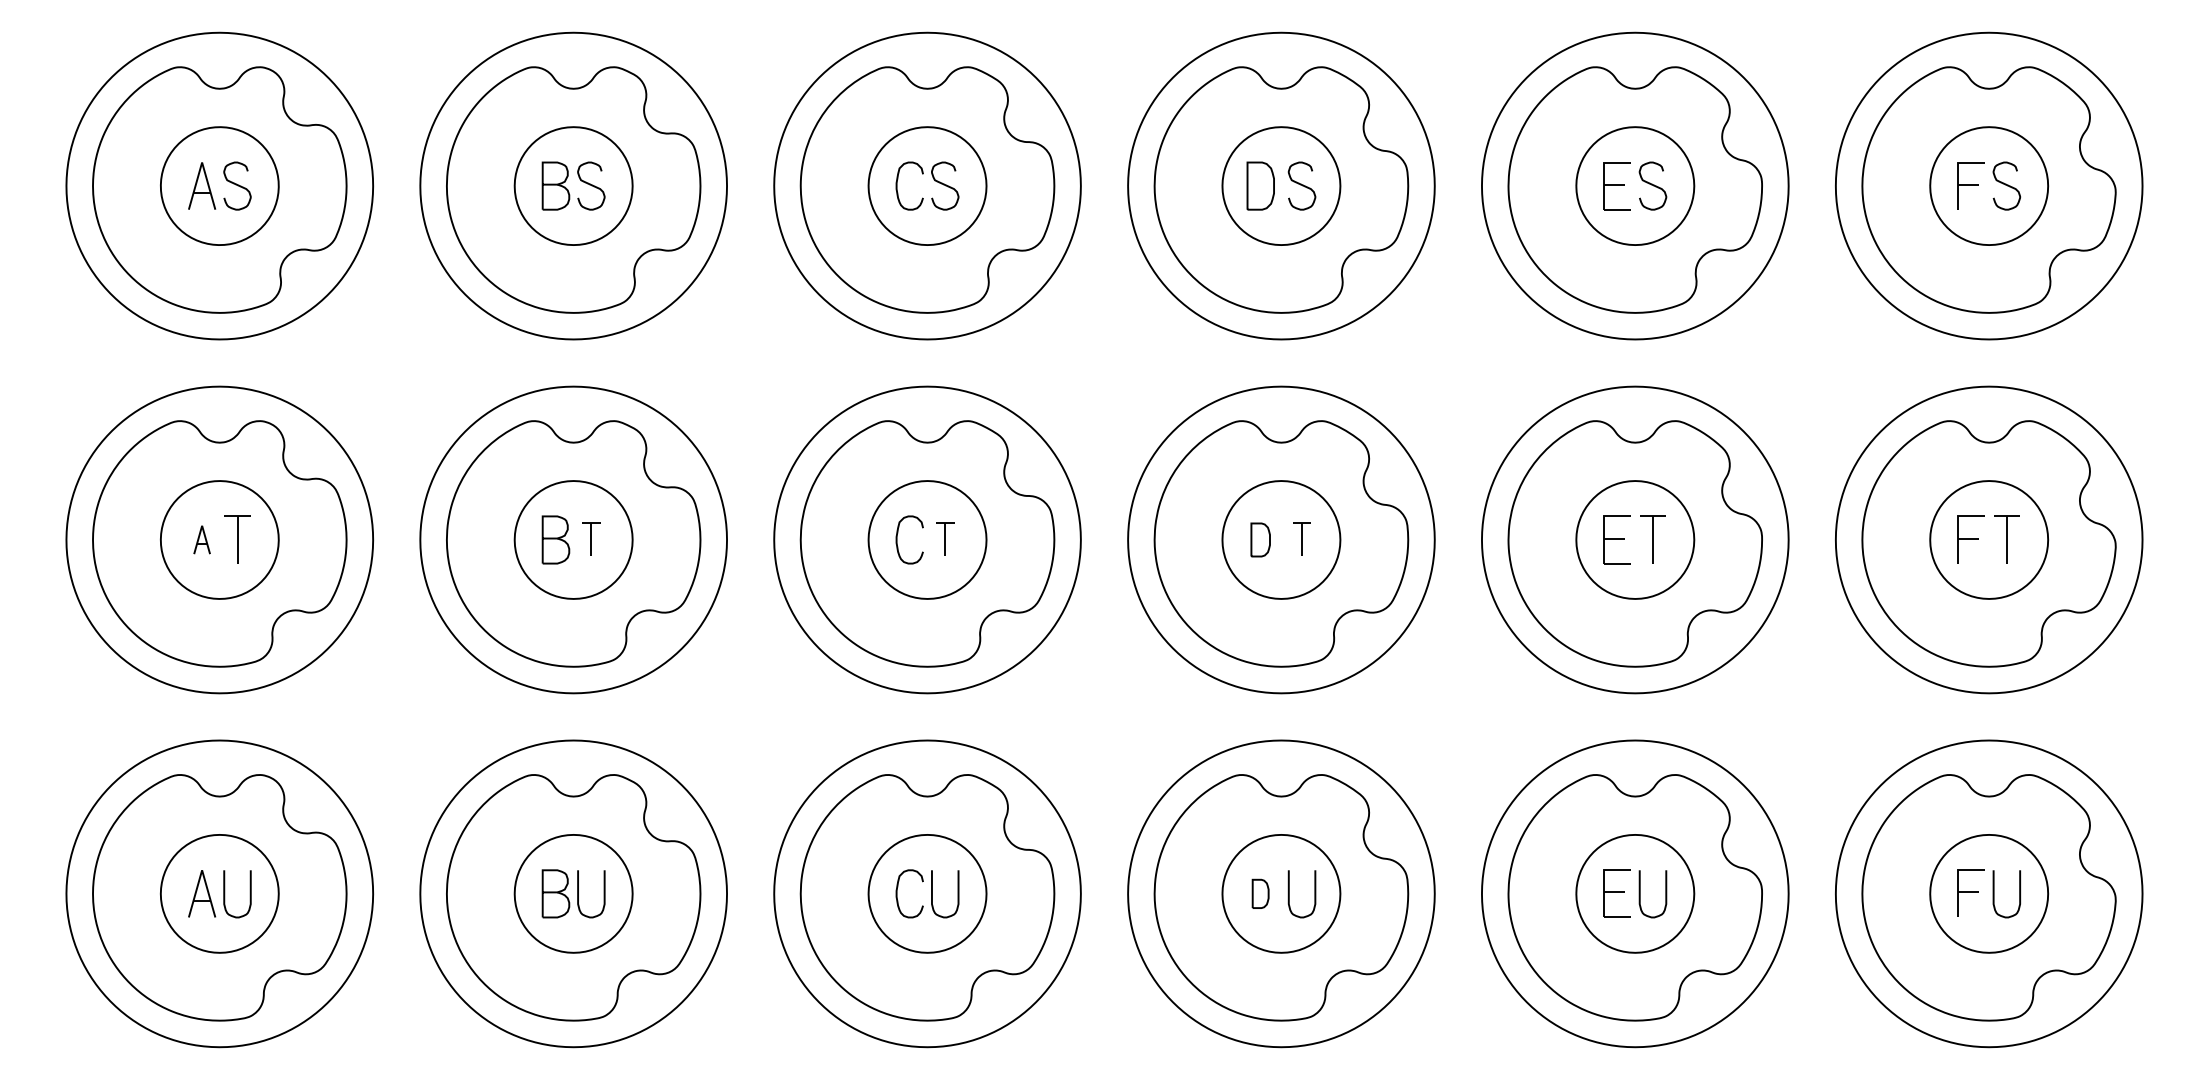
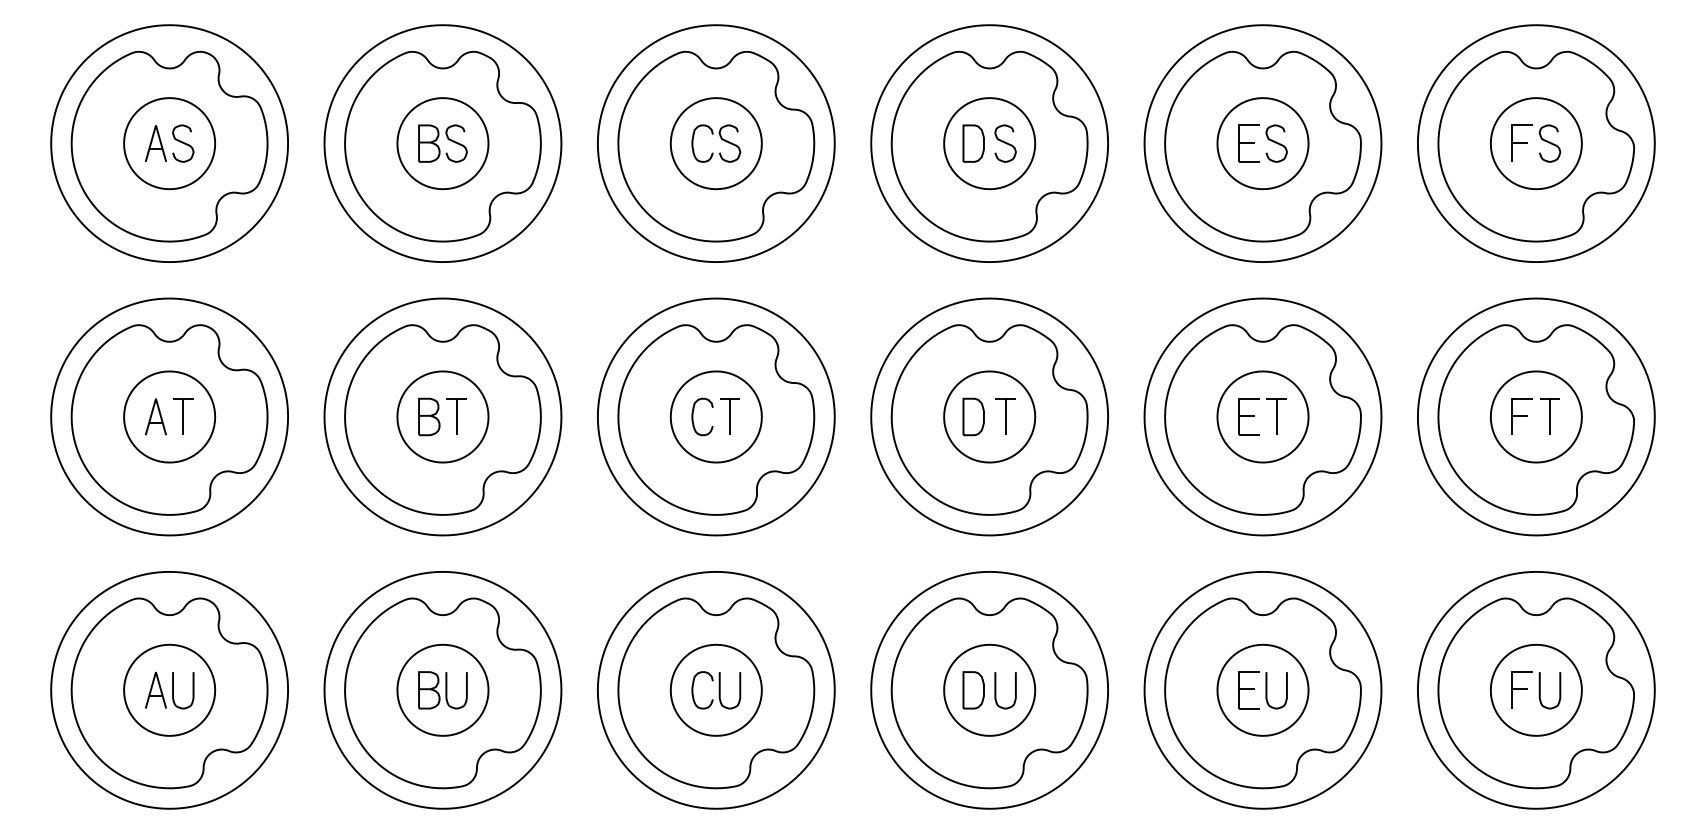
part: (201, 539) -> (155, 416), size x1.67
part: (591, 539) -> (456, 416), size x1.43
part: (944, 539) -> (729, 416), size x1.43
part: (1260, 539) -> (973, 416), size x1.43
part: (1301, 539) -> (1005, 416), size x1.43
part: (1260, 894) -> (973, 690), size x1.67

